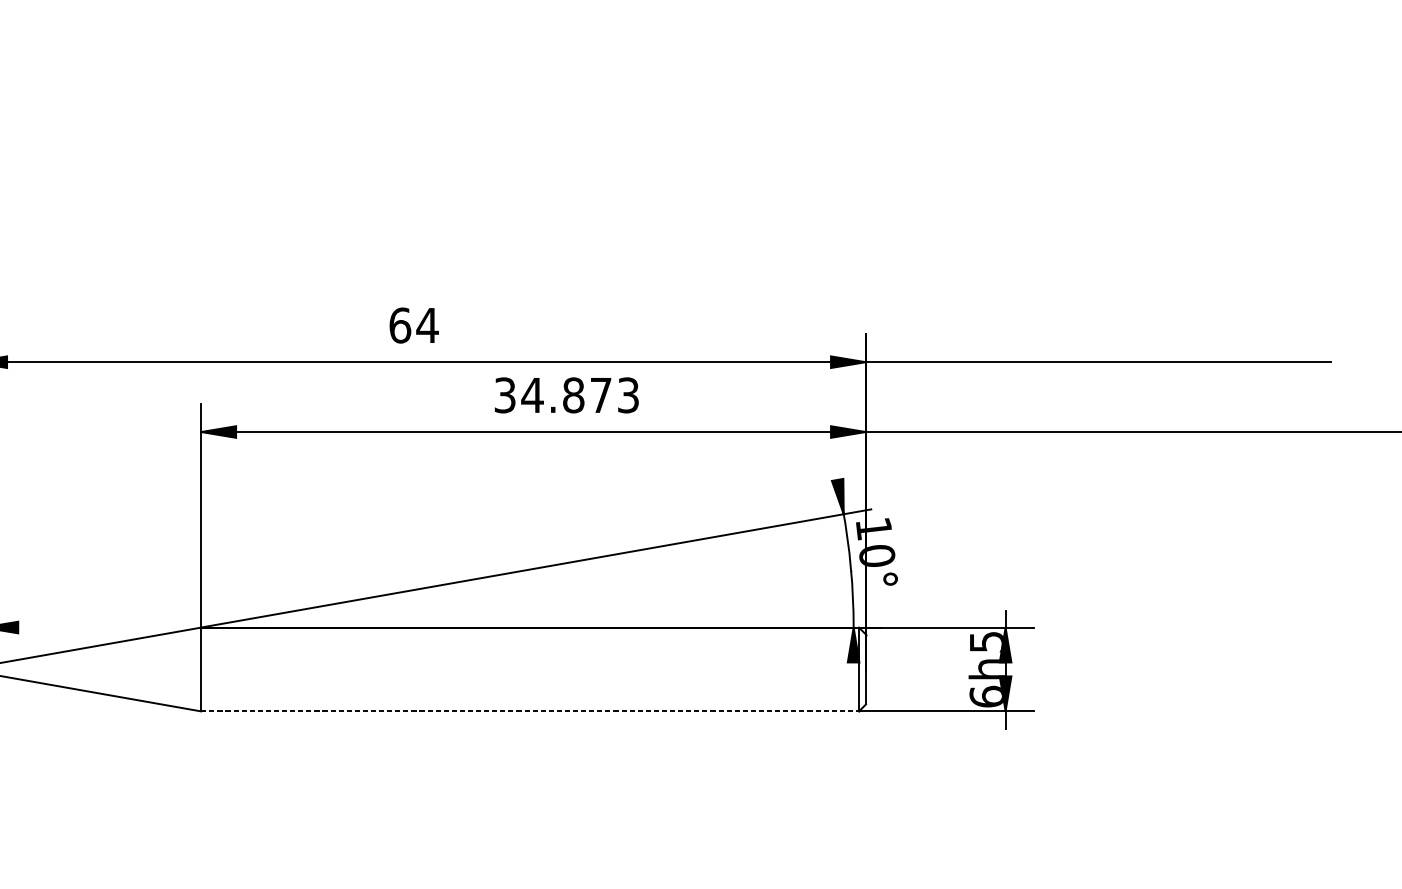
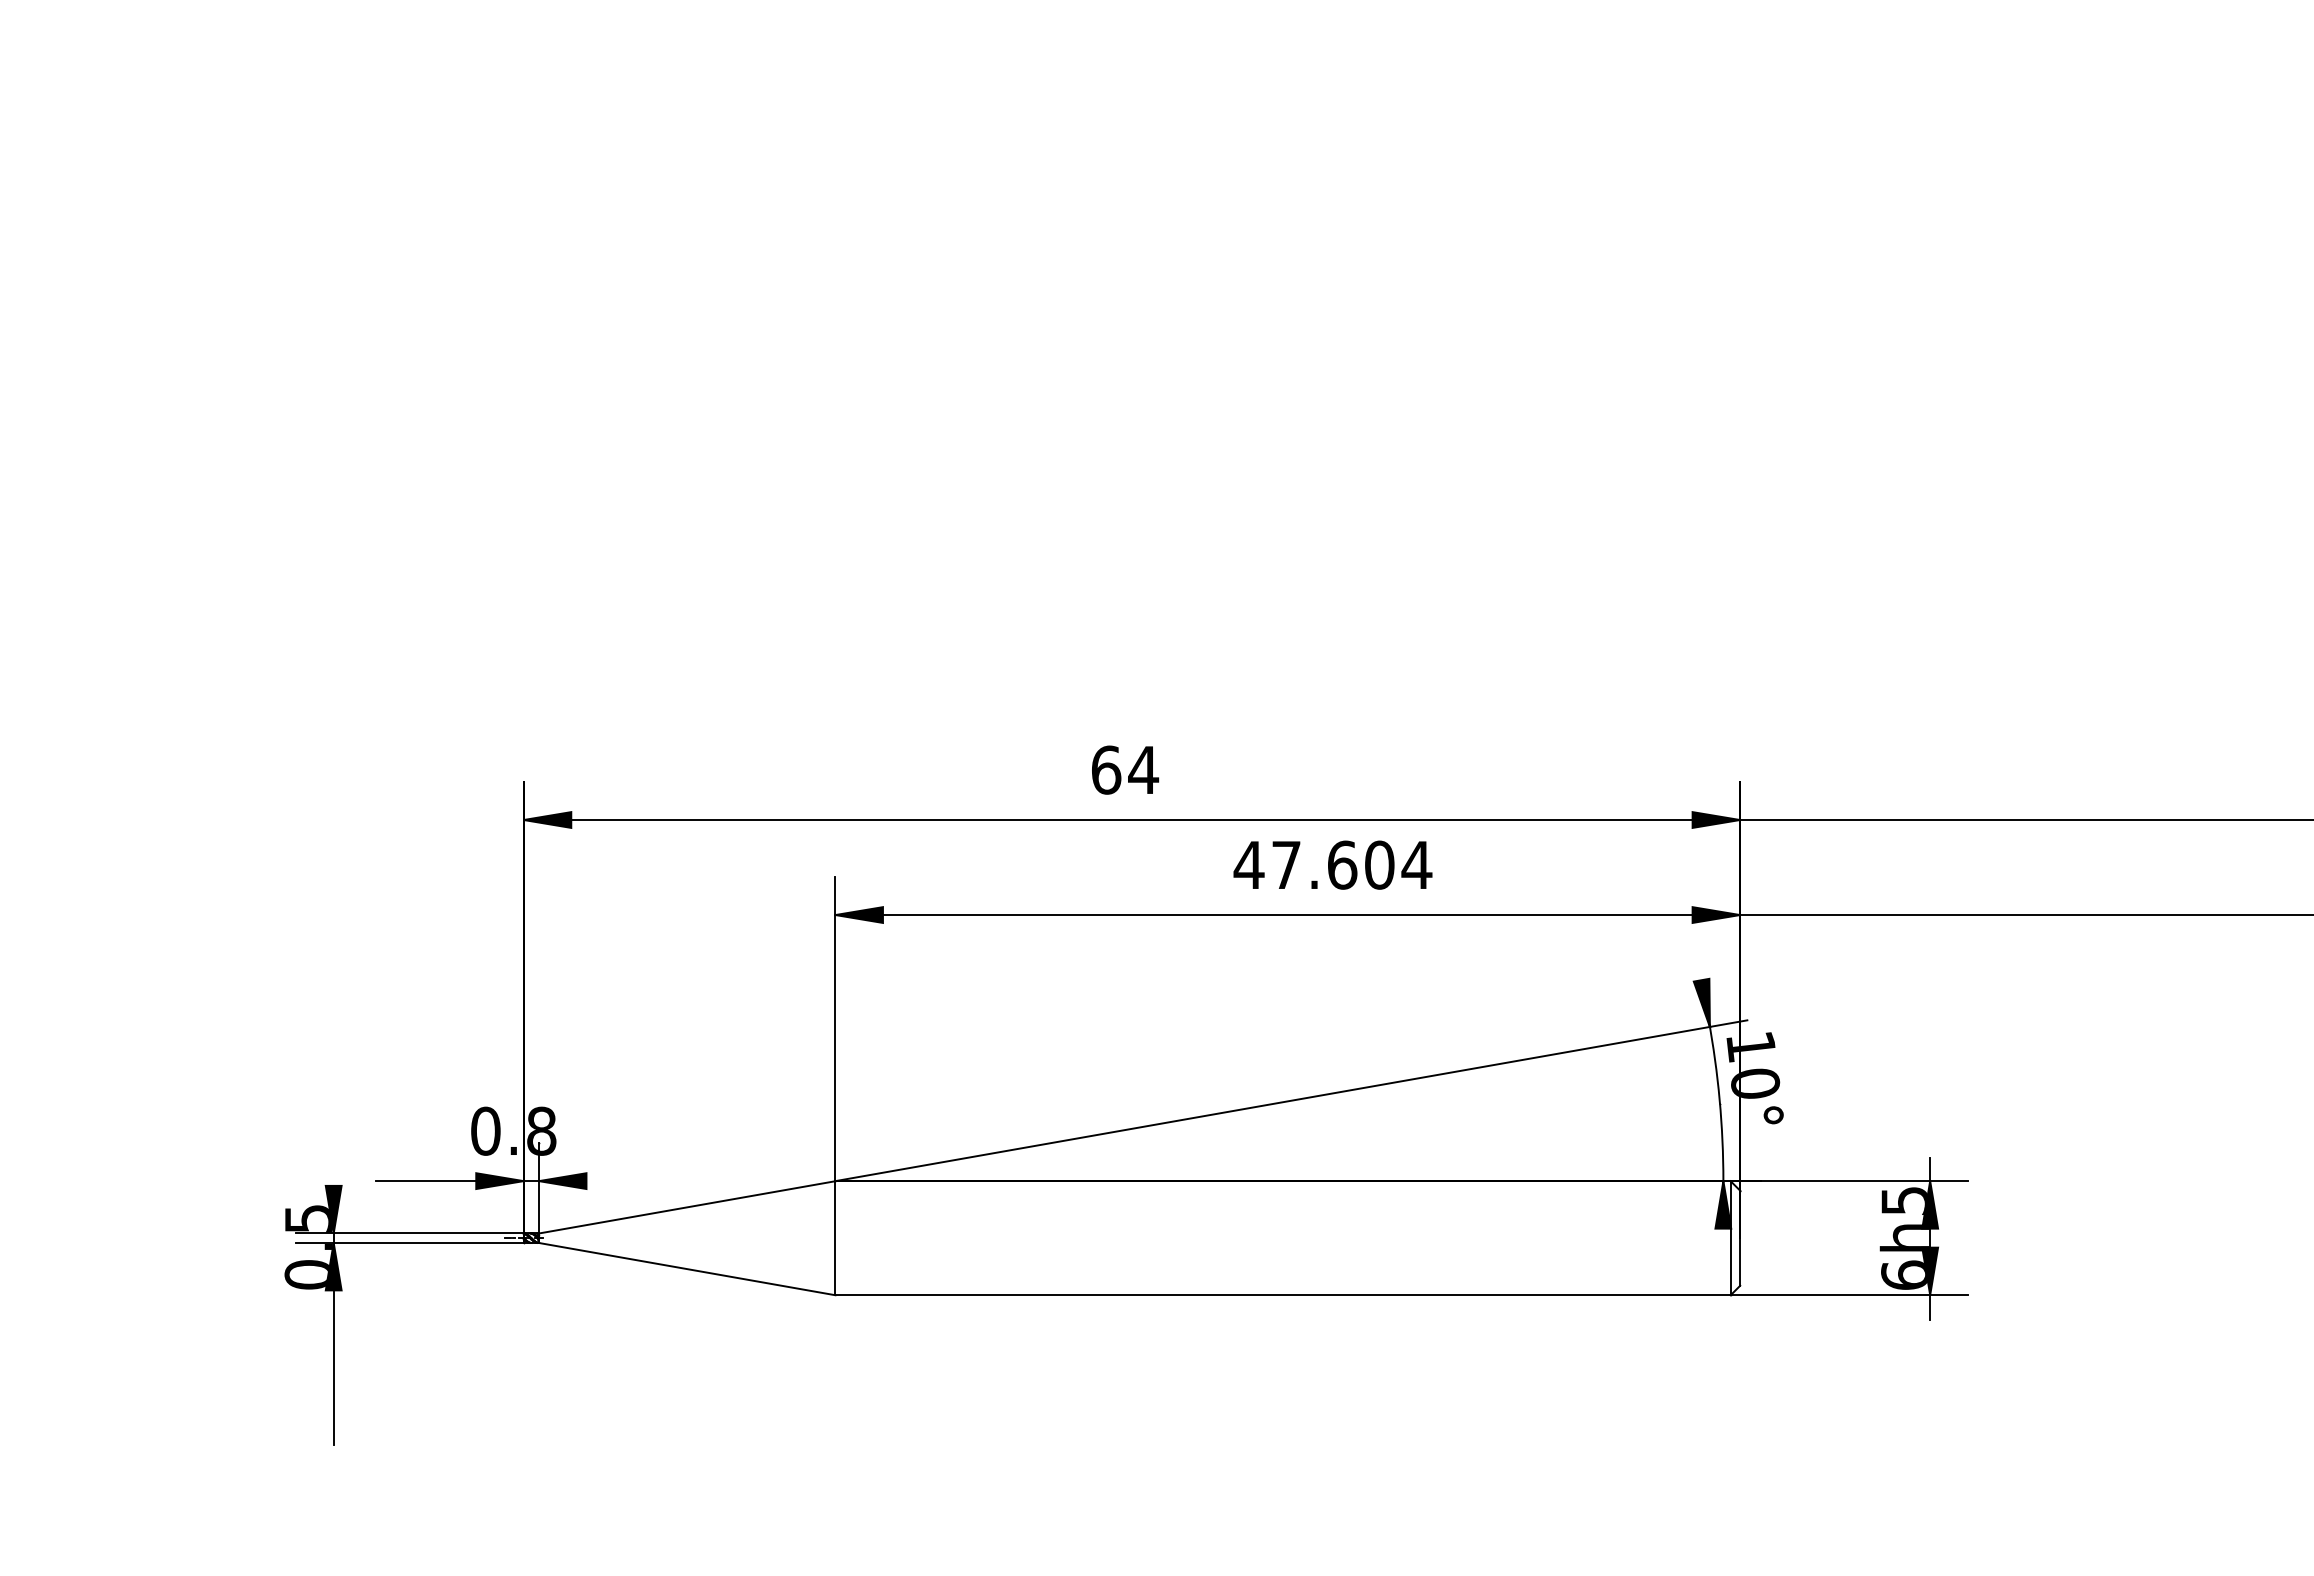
text: (566, 394) -> (1332, 864), 34.873 -> 47.604
line: (530, 711) -> (1283, 1295), dashed -> solid

